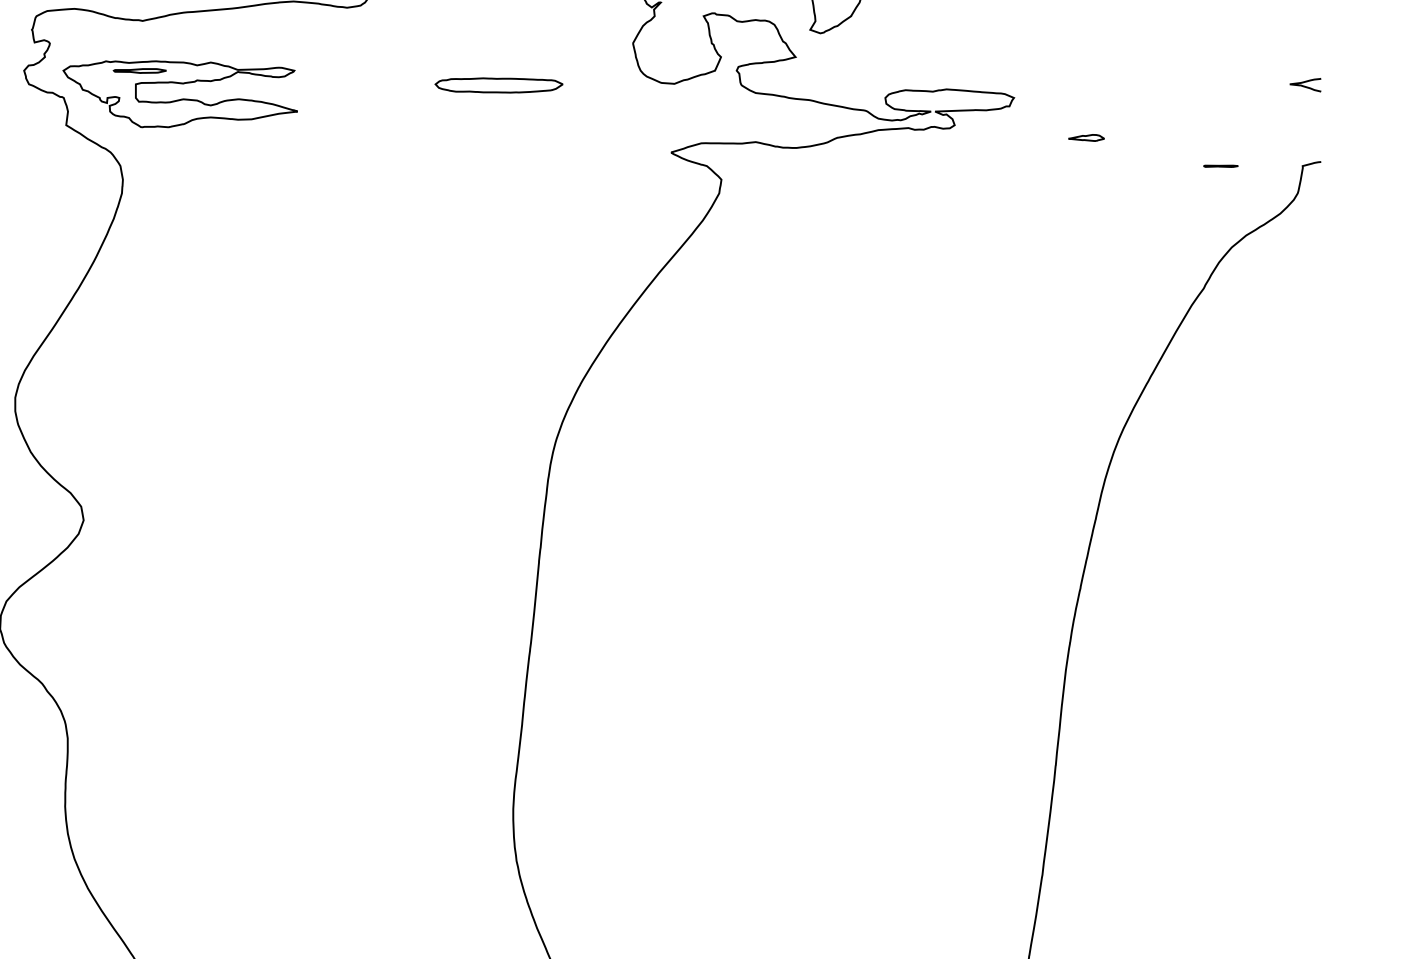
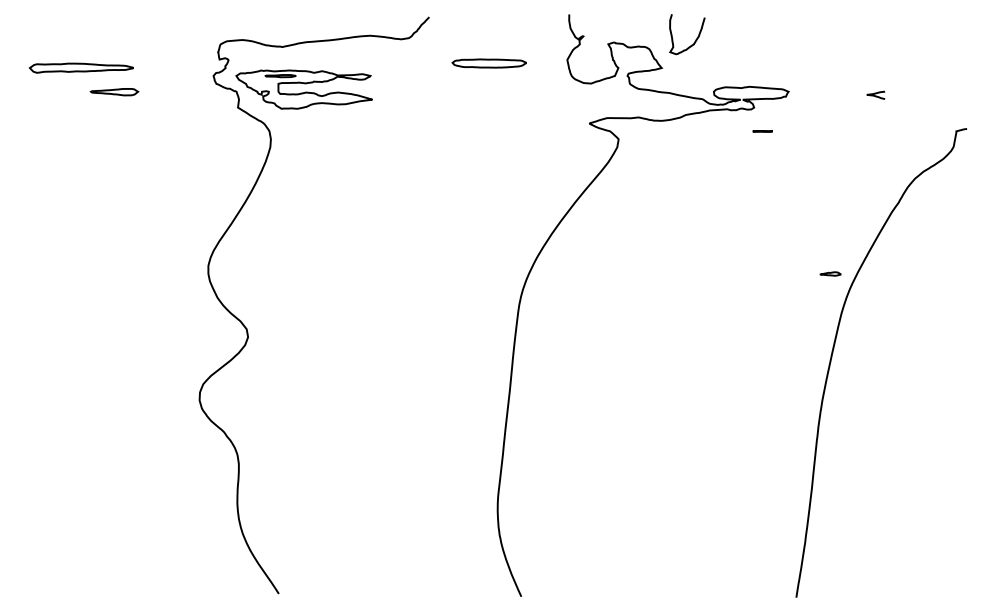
curve: (1304, 83) -> (875, 94), moved
part: (497, 85) -> (488, 63), moved
part: (1086, 137) -> (830, 273), moved
line: (1220, 166) -> (762, 131), moved

